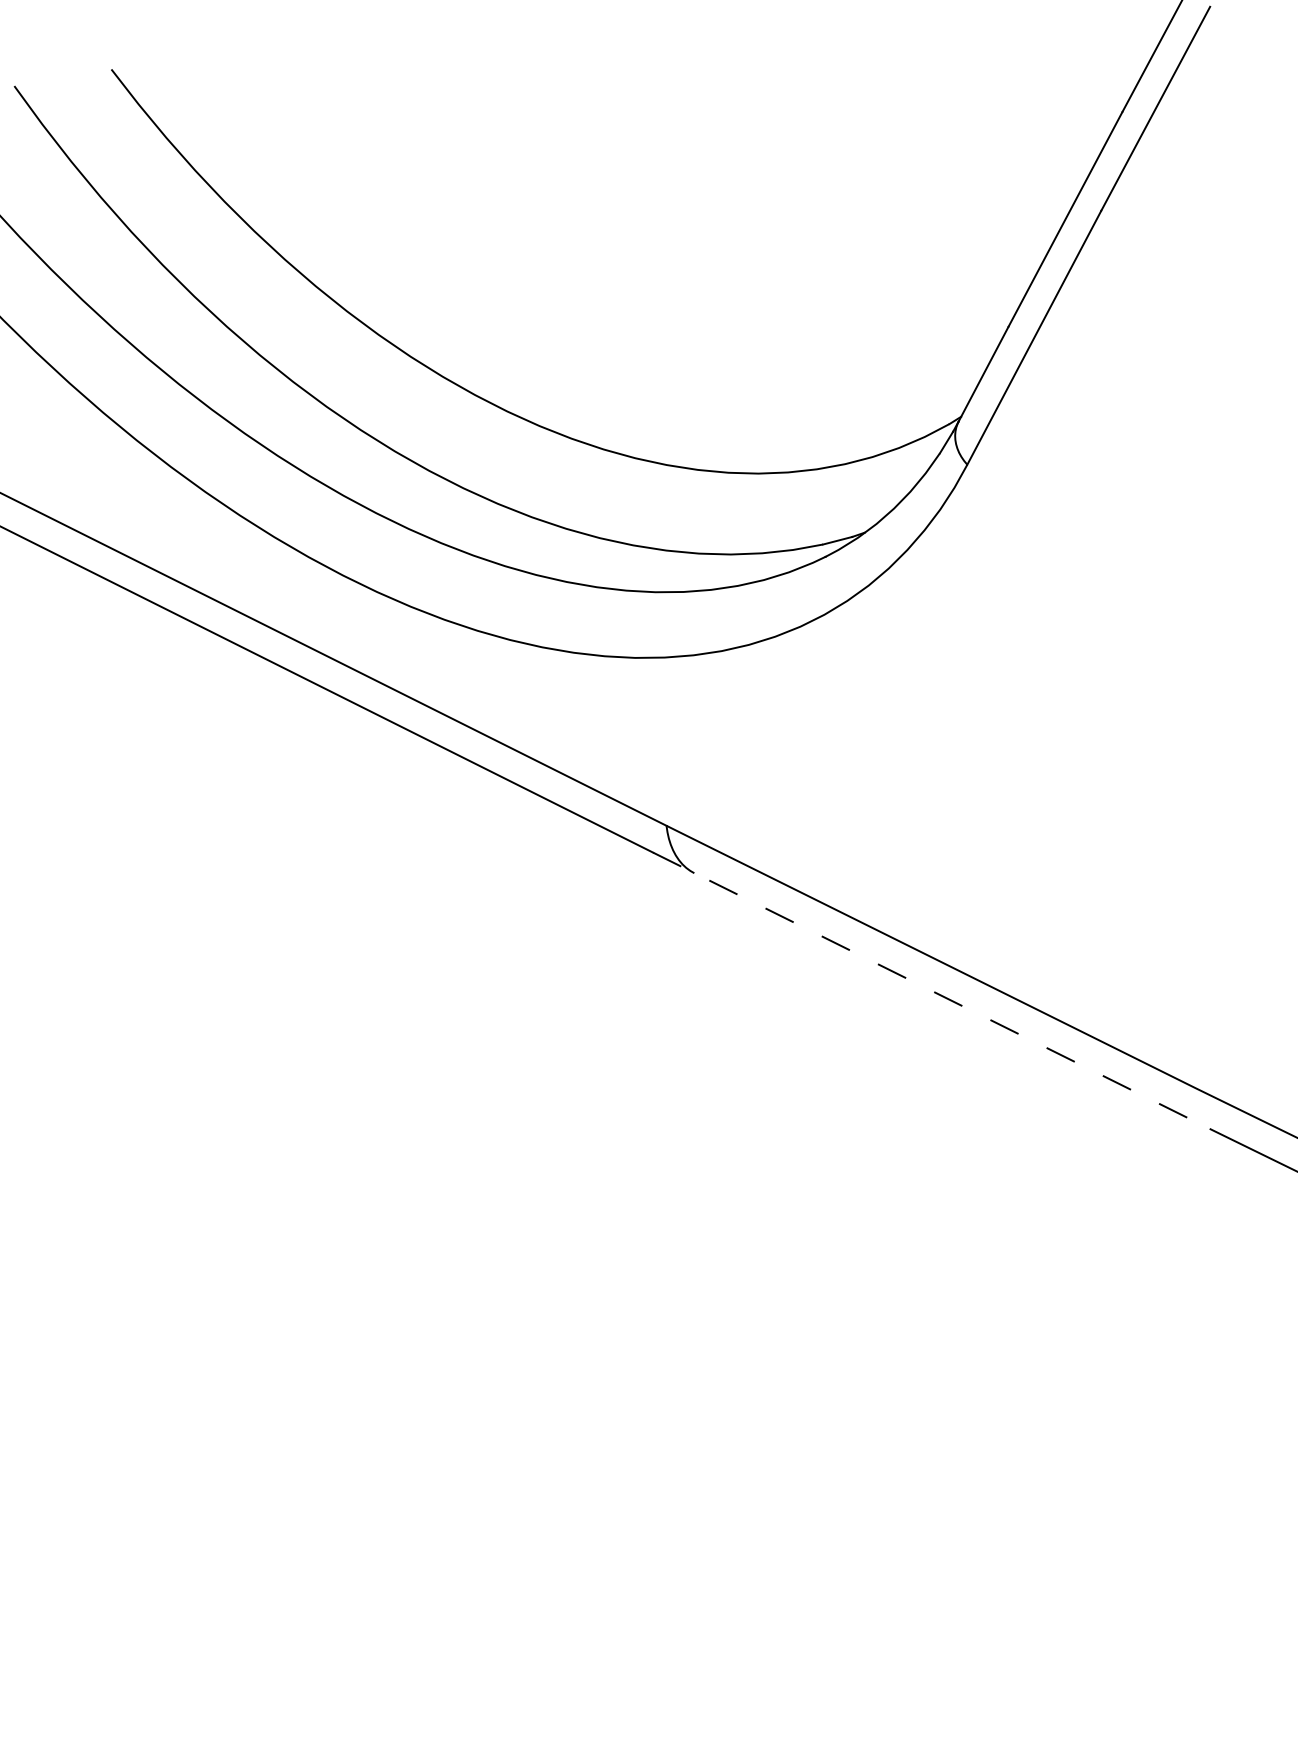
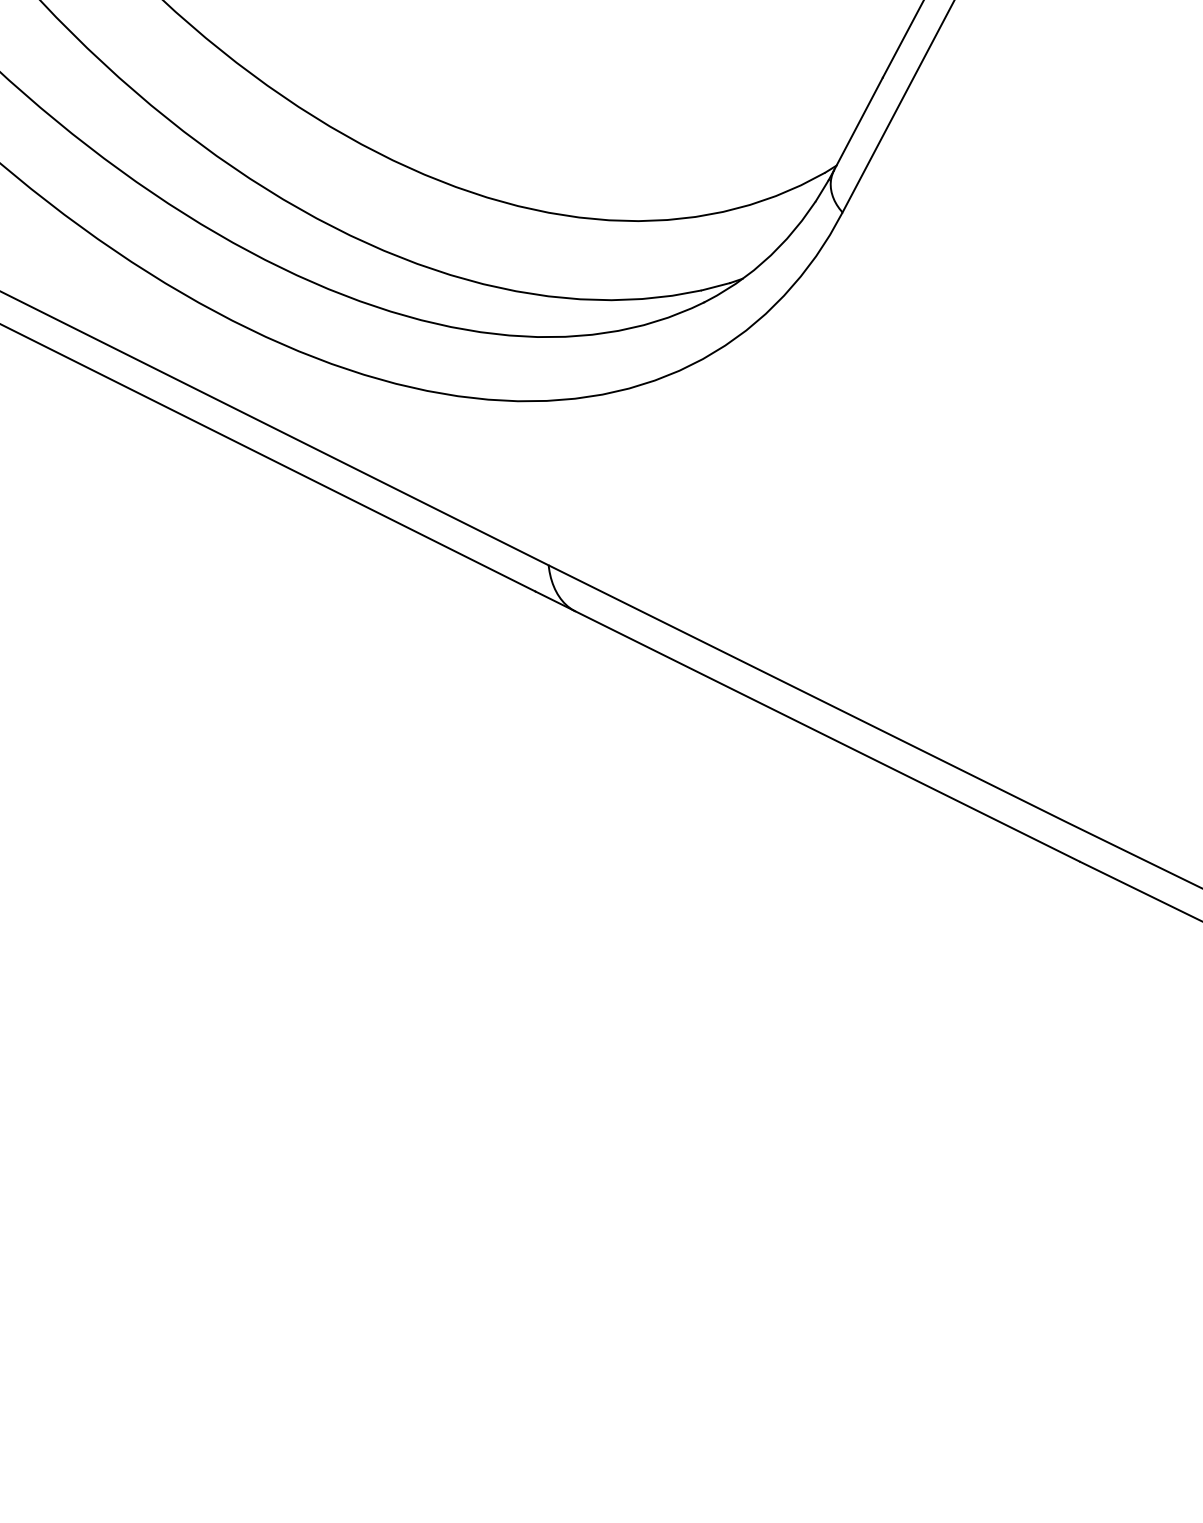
line: (931, 990) -> (807, 726), dashed -> solid

